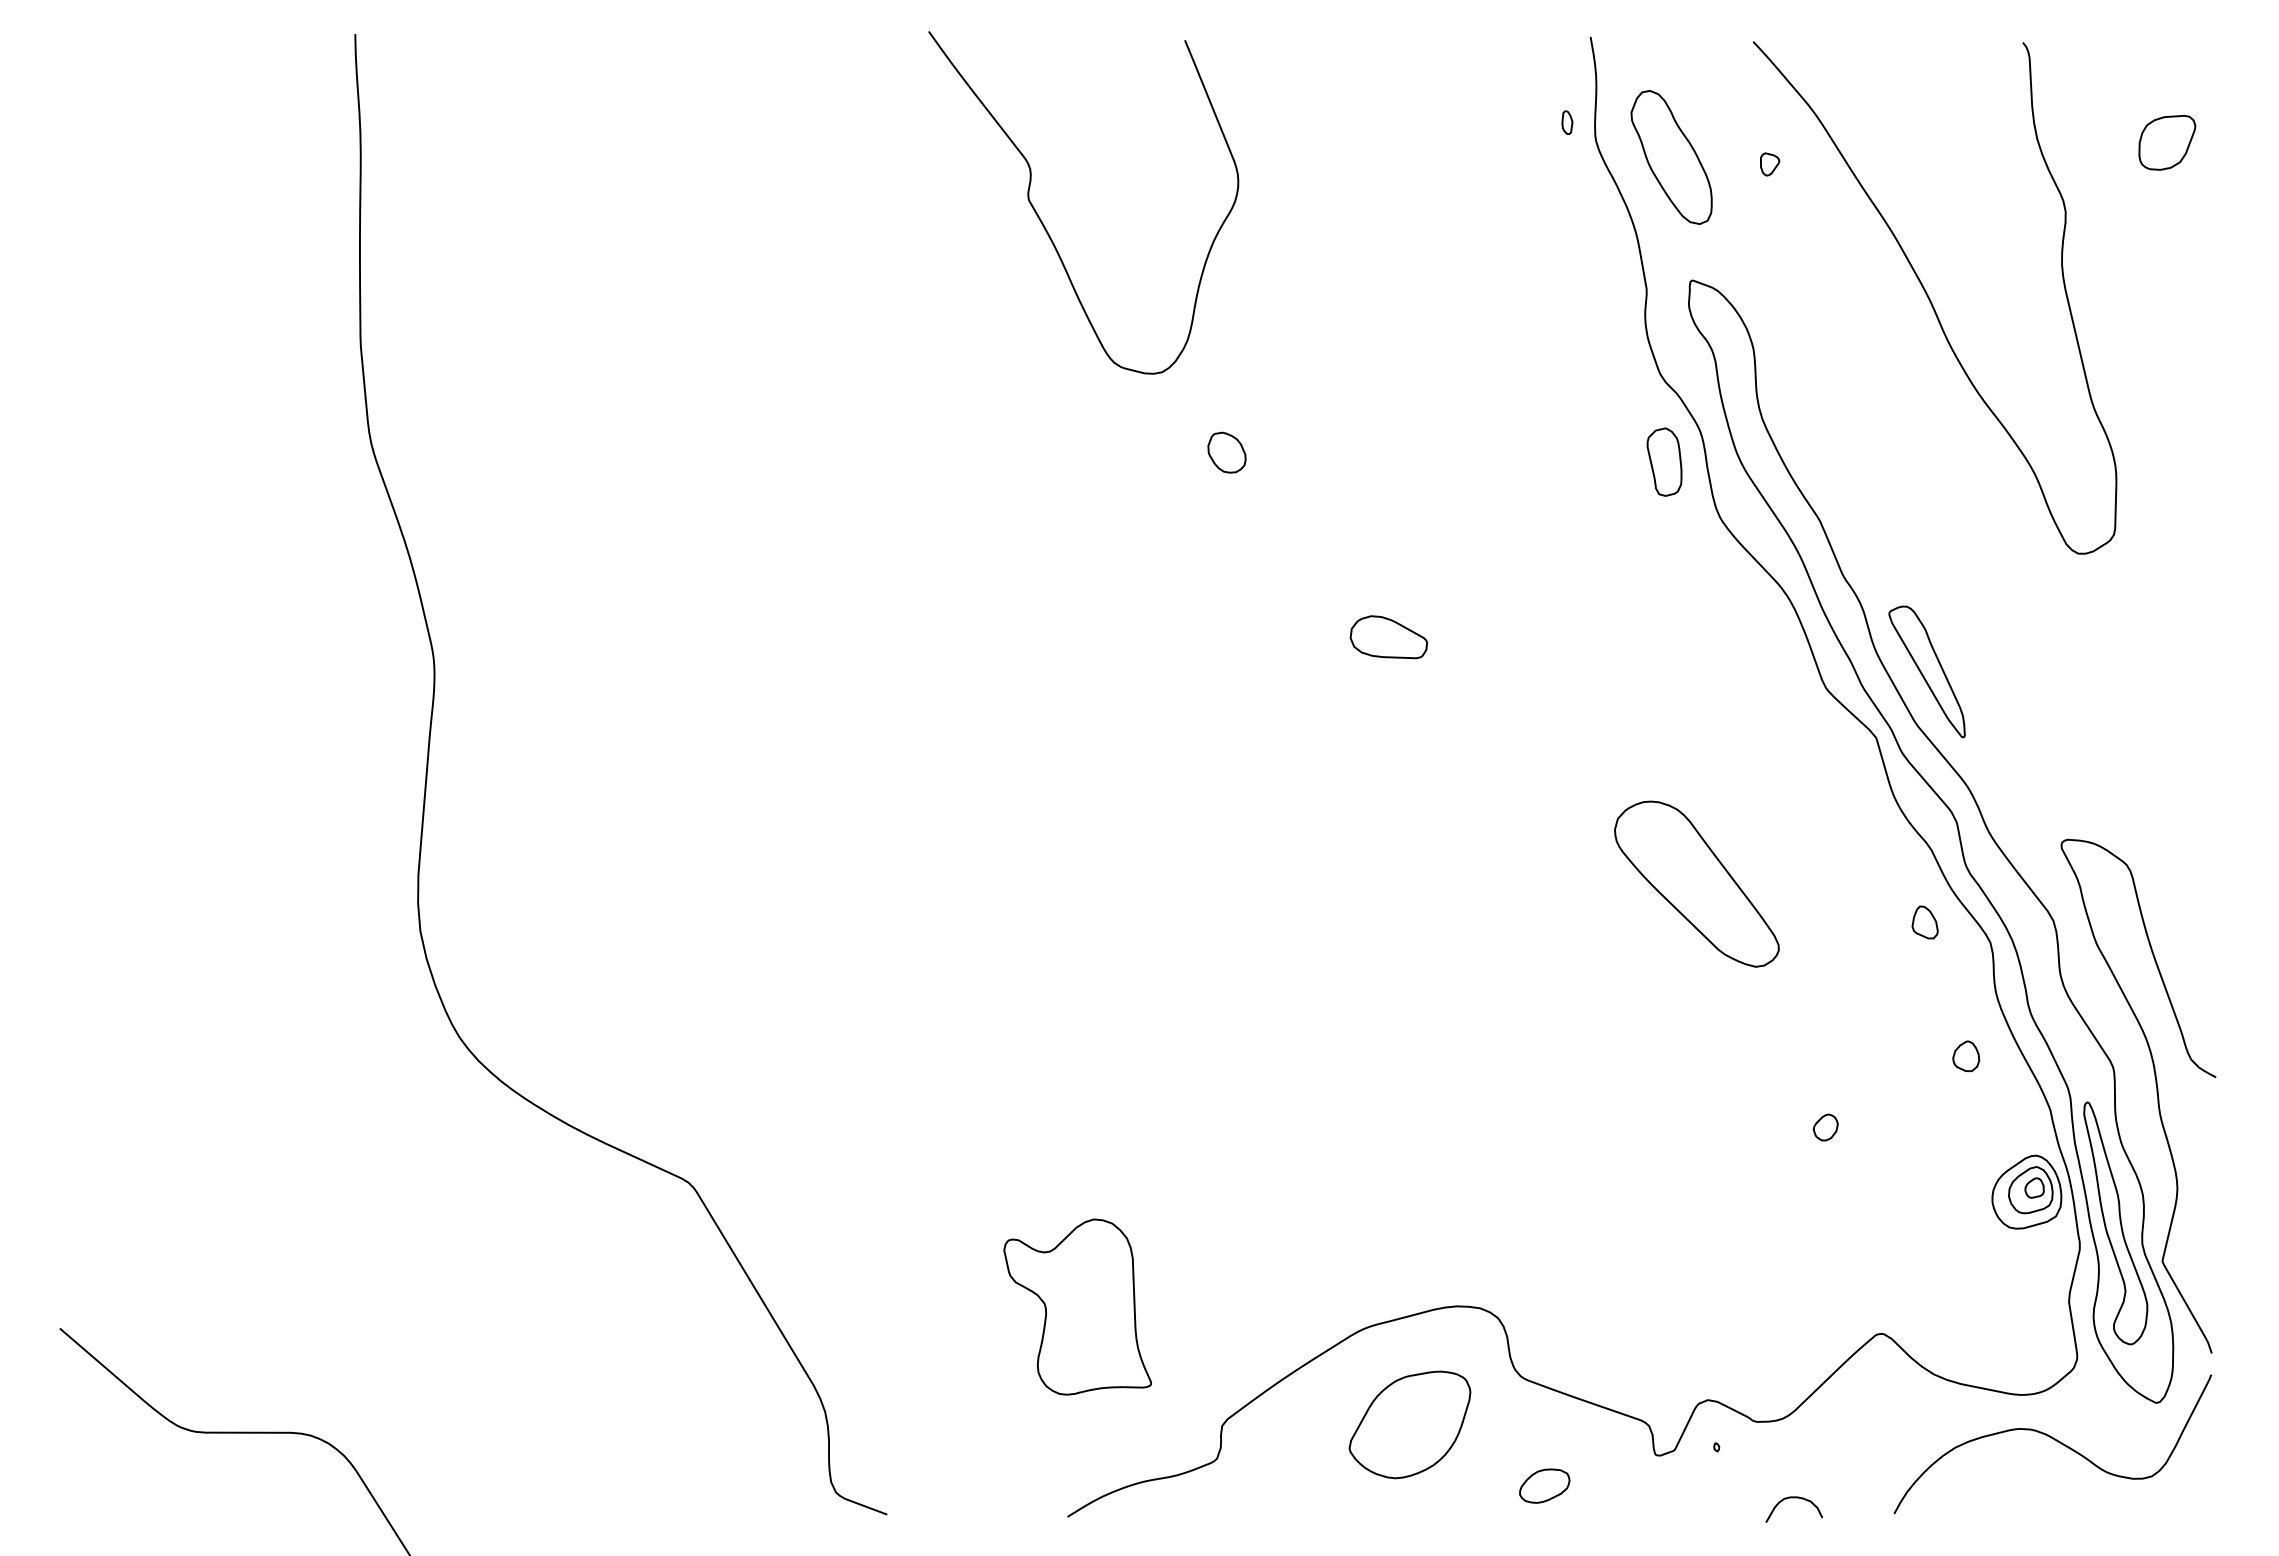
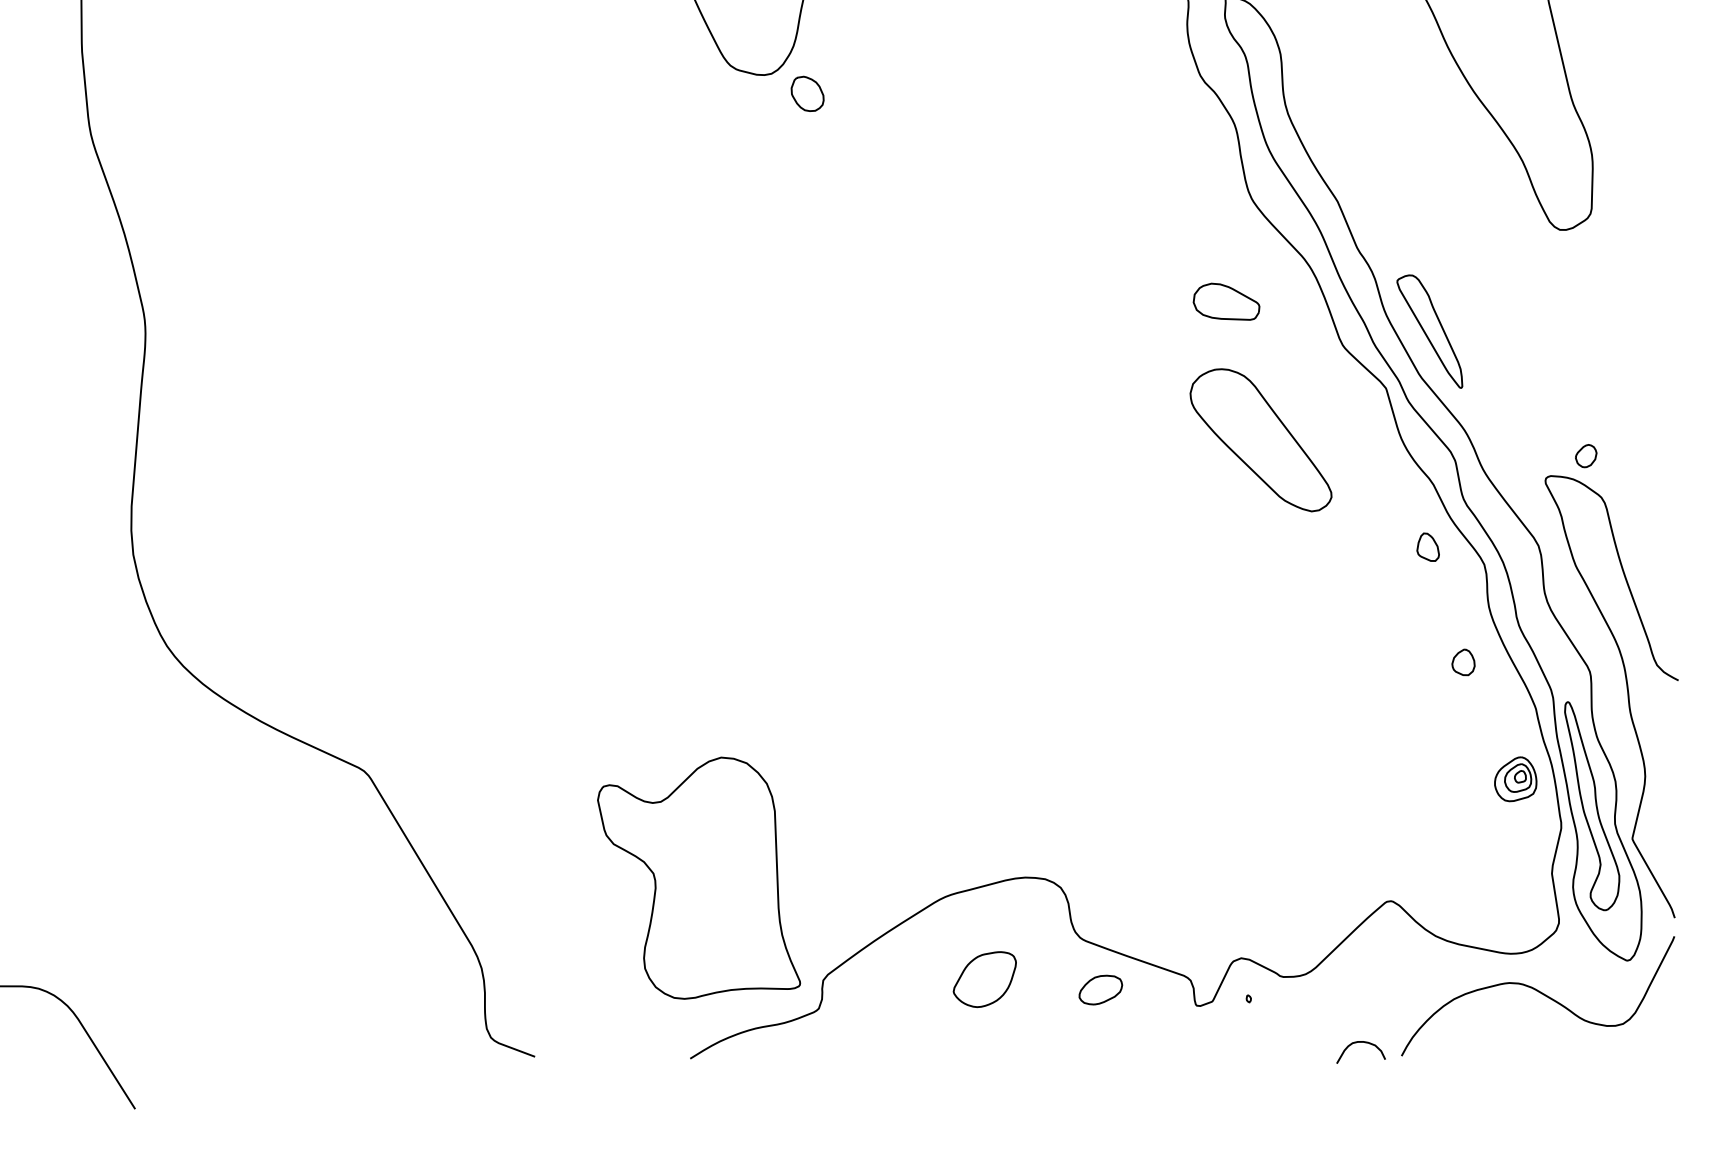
part: (1226, 452) -> (807, 93), moved
part: (1664, 461) -> (1203, 150), removed
part: (1388, 637) -> (1226, 302), moved
part: (1696, 883) -> (1260, 439), moved
part: (1825, 1127) -> (1585, 456), moved
part: (2026, 1191) -> (1515, 778), size x0.7
part: (1077, 1306) -> (698, 877), size x1.6
part: (1409, 1424) -> (984, 979), size x0.6
part: (1544, 1485) -> (1100, 989), moved
curve: (1793, 1498) -> (1360, 1042), moved

